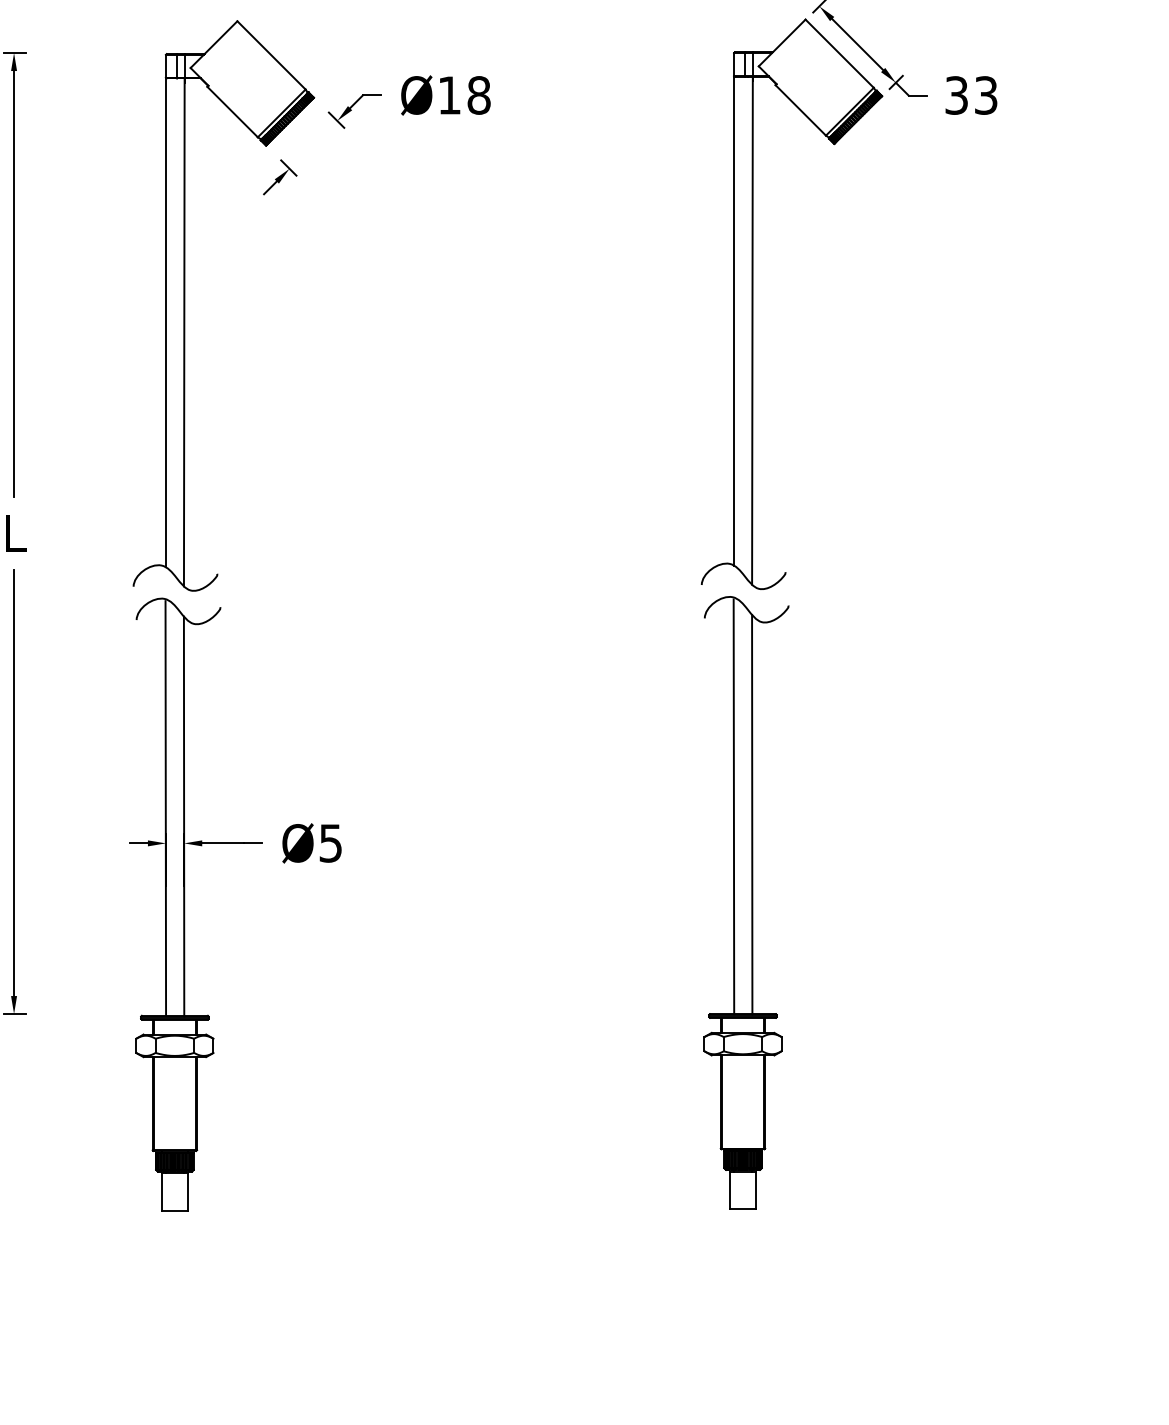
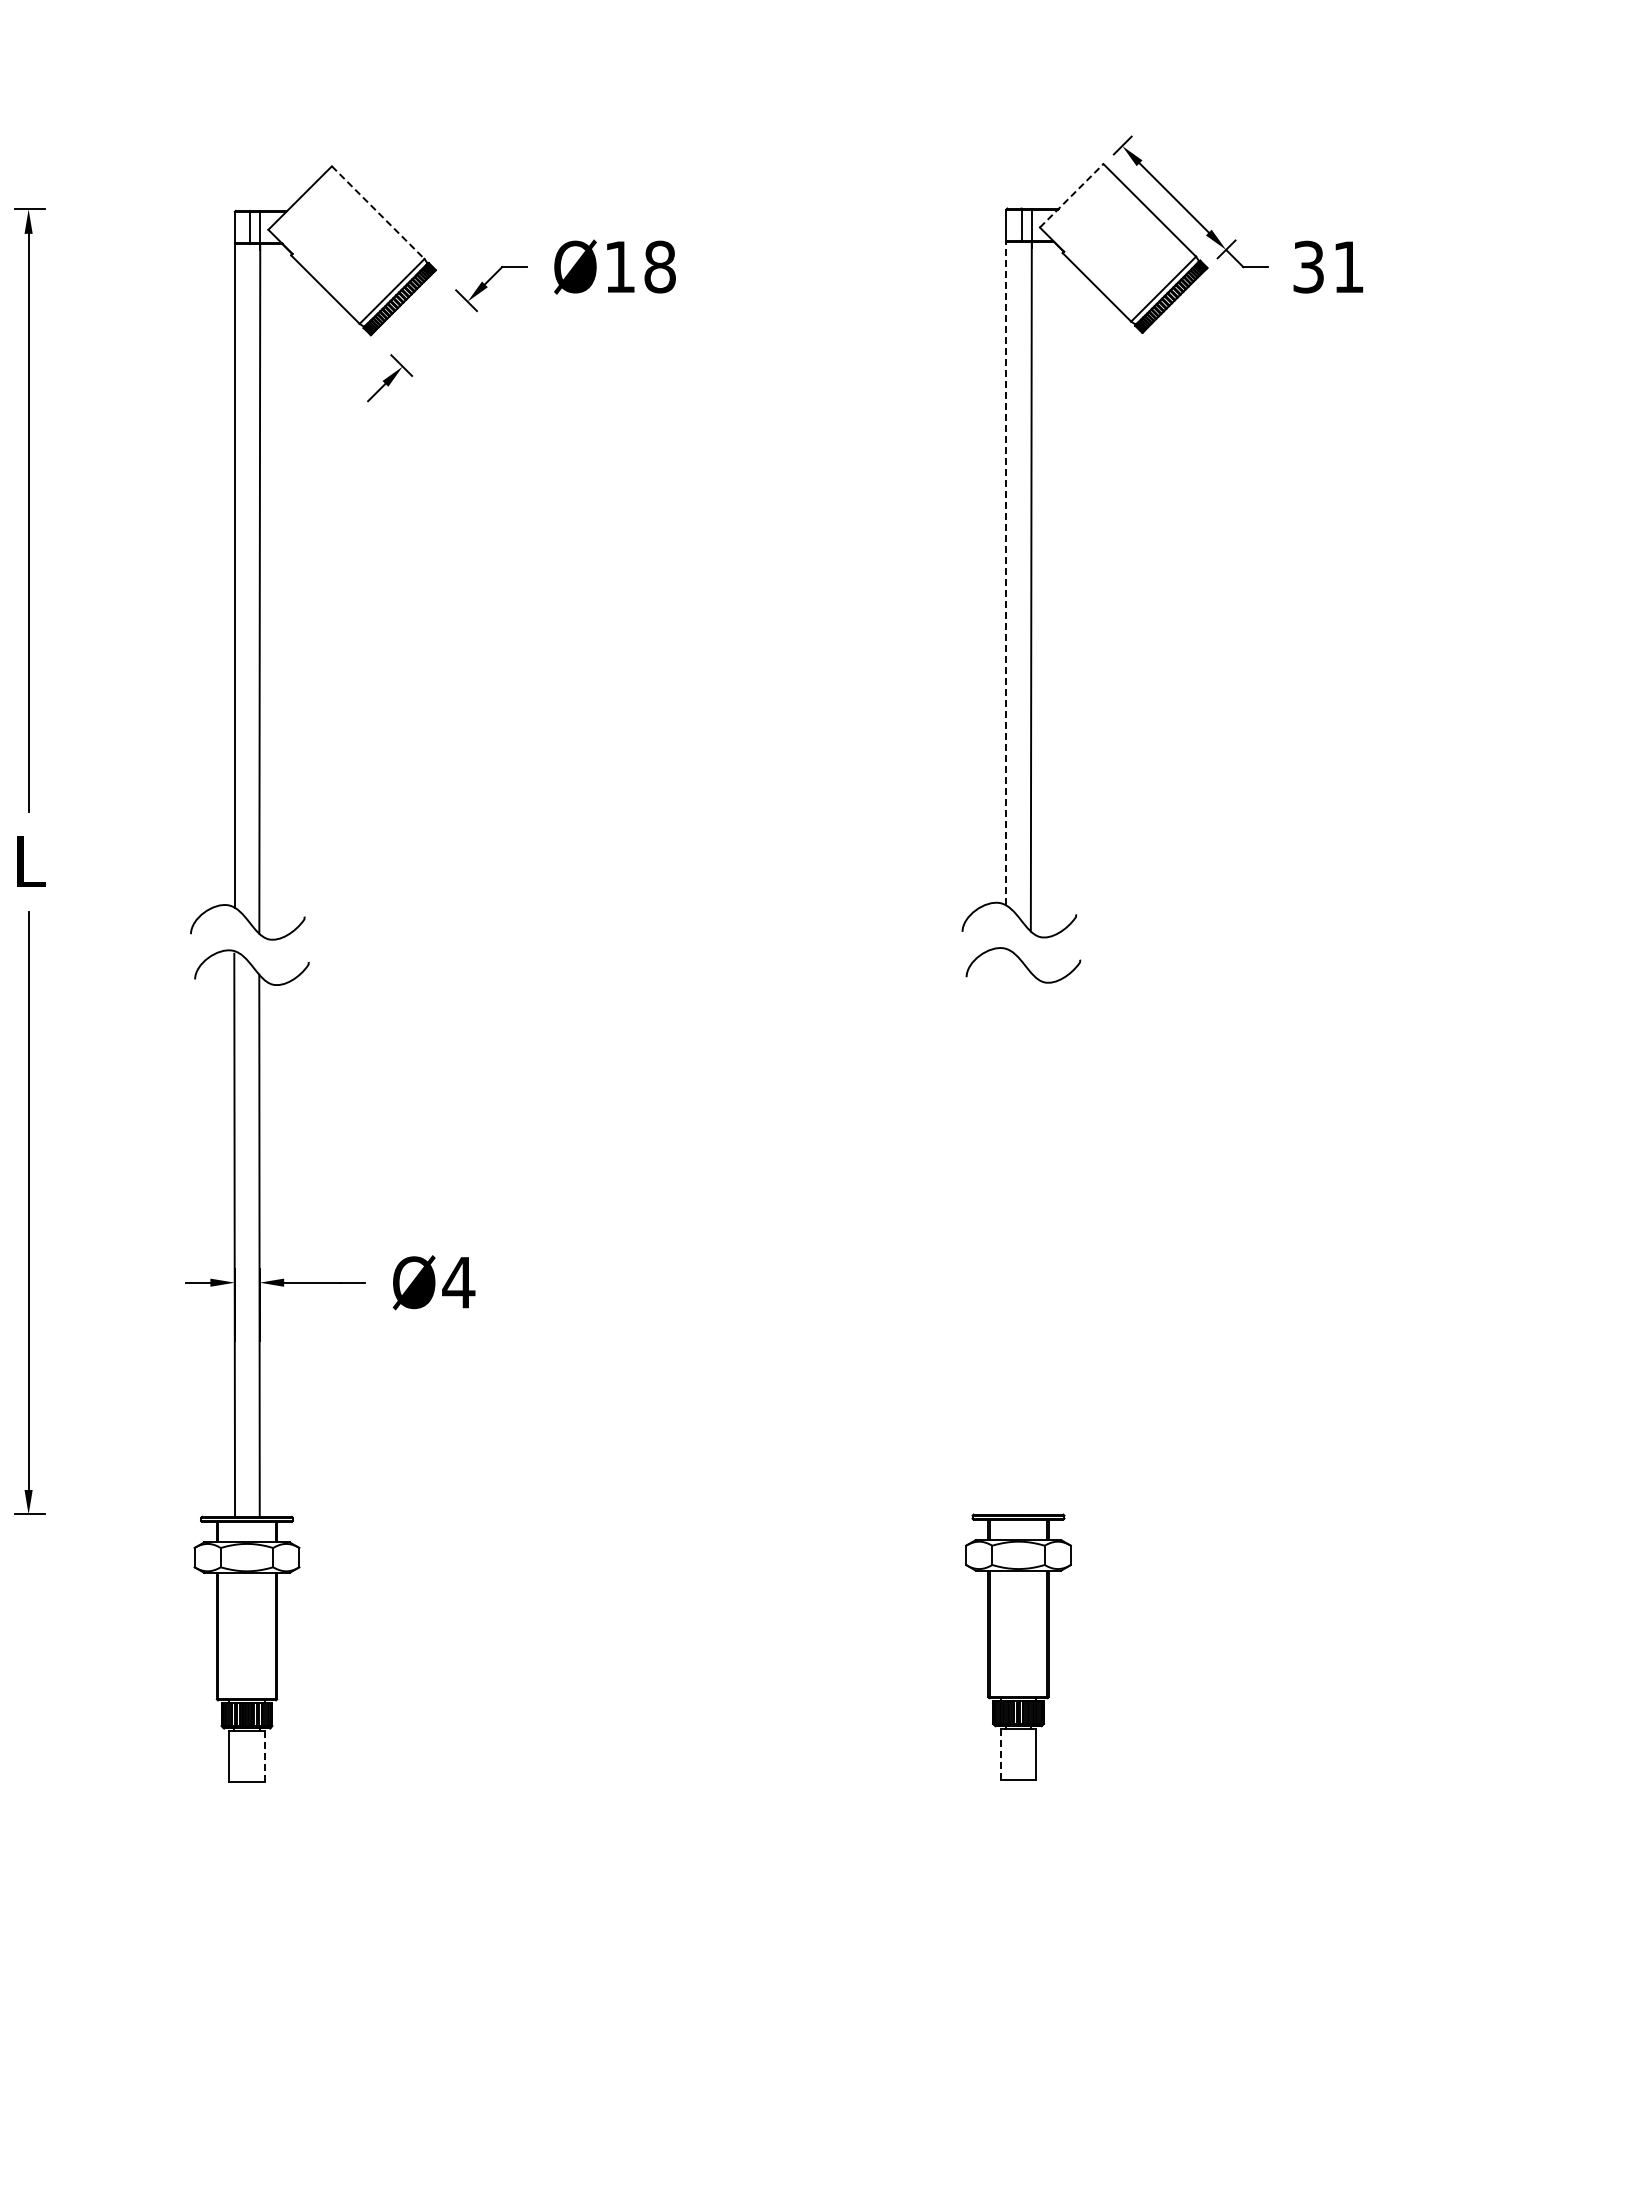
line: (782, 42) -> (1071, 195), solid -> dashed
line: (271, 55) -> (378, 212), solid -> dashed
text: (986, 95) -> (1348, 266), 33 -> 31
line: (734, 321) -> (1006, 573), solid -> dashed
line: (733, 806) -> (1005, 1232), removed
line: (751, 814) -> (1030, 1243), removed
text: (330, 843) -> (458, 1283), Ø5 -> Ø4
line: (729, 1190) -> (1000, 1754), solid -> dashed
line: (187, 1192) -> (264, 1756), solid -> dashed

